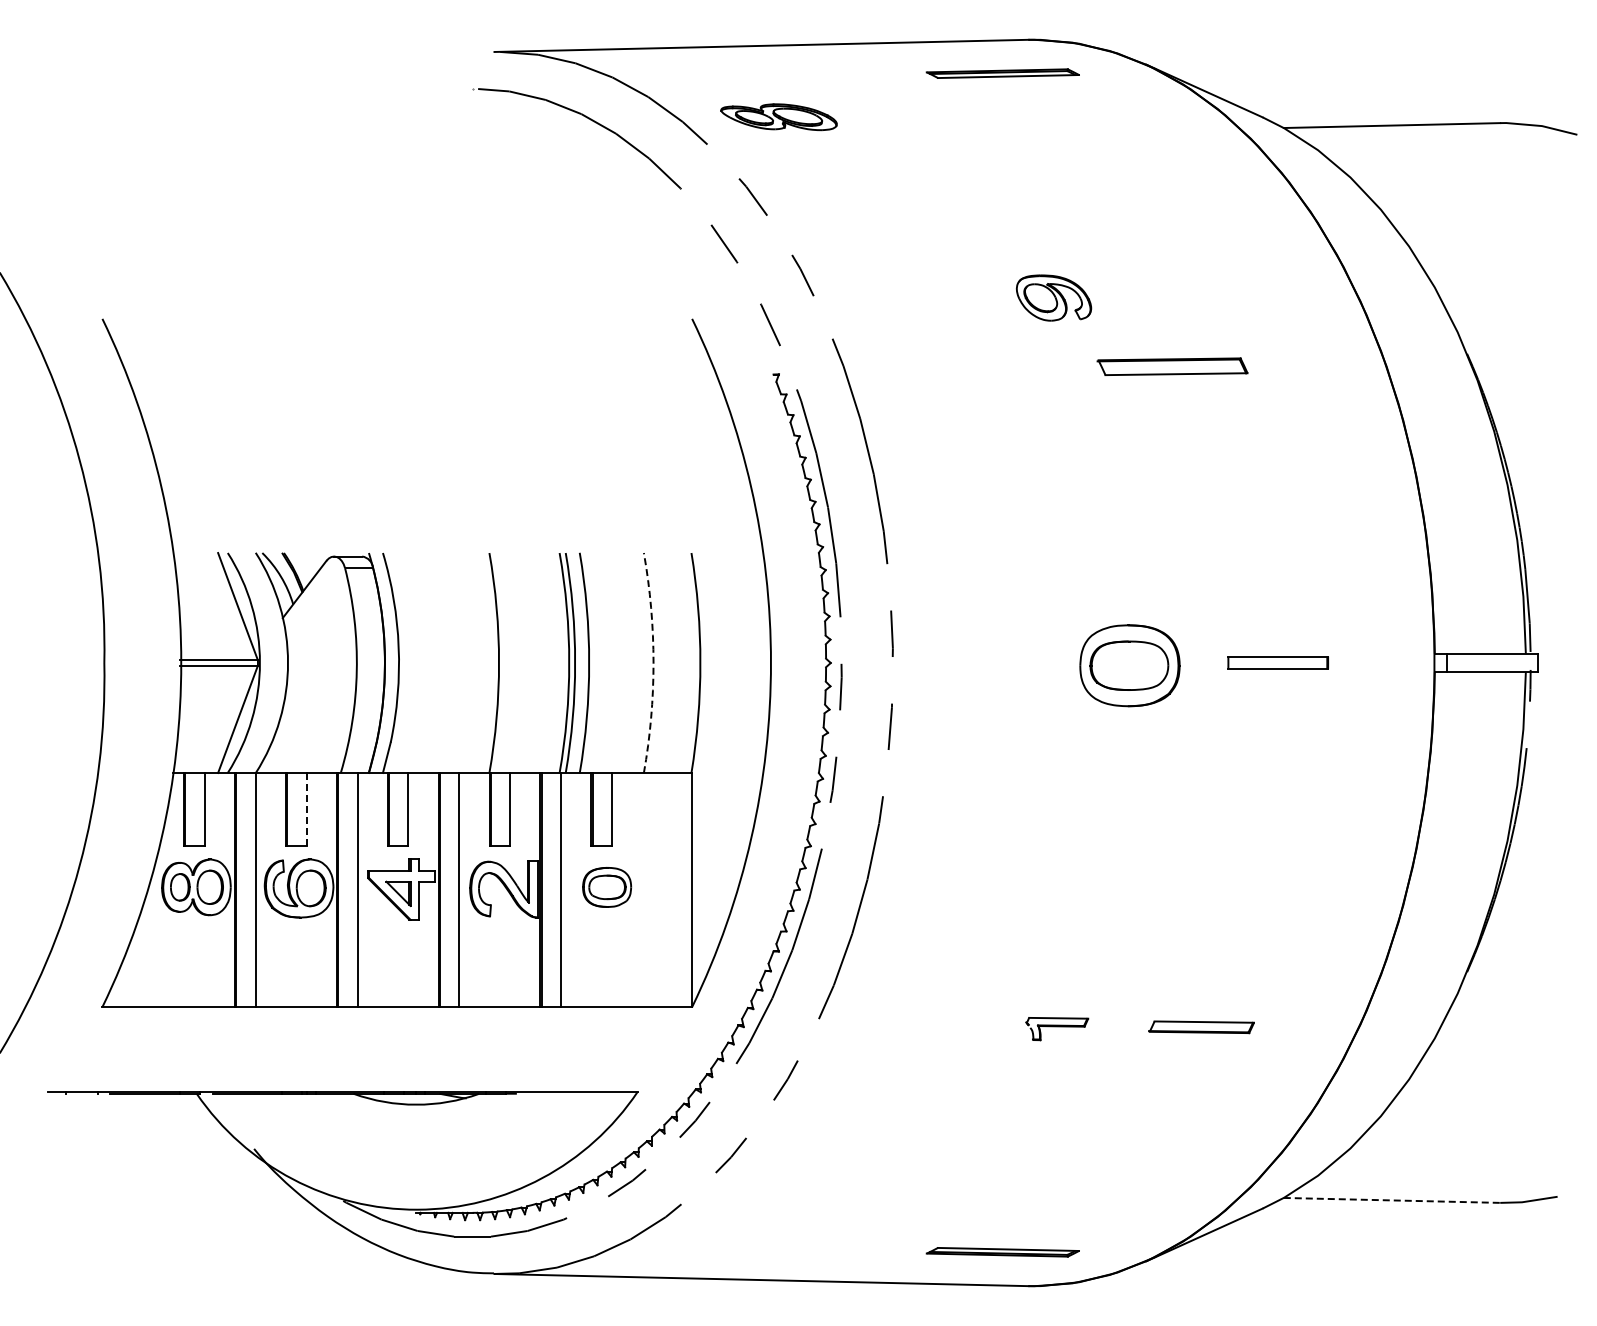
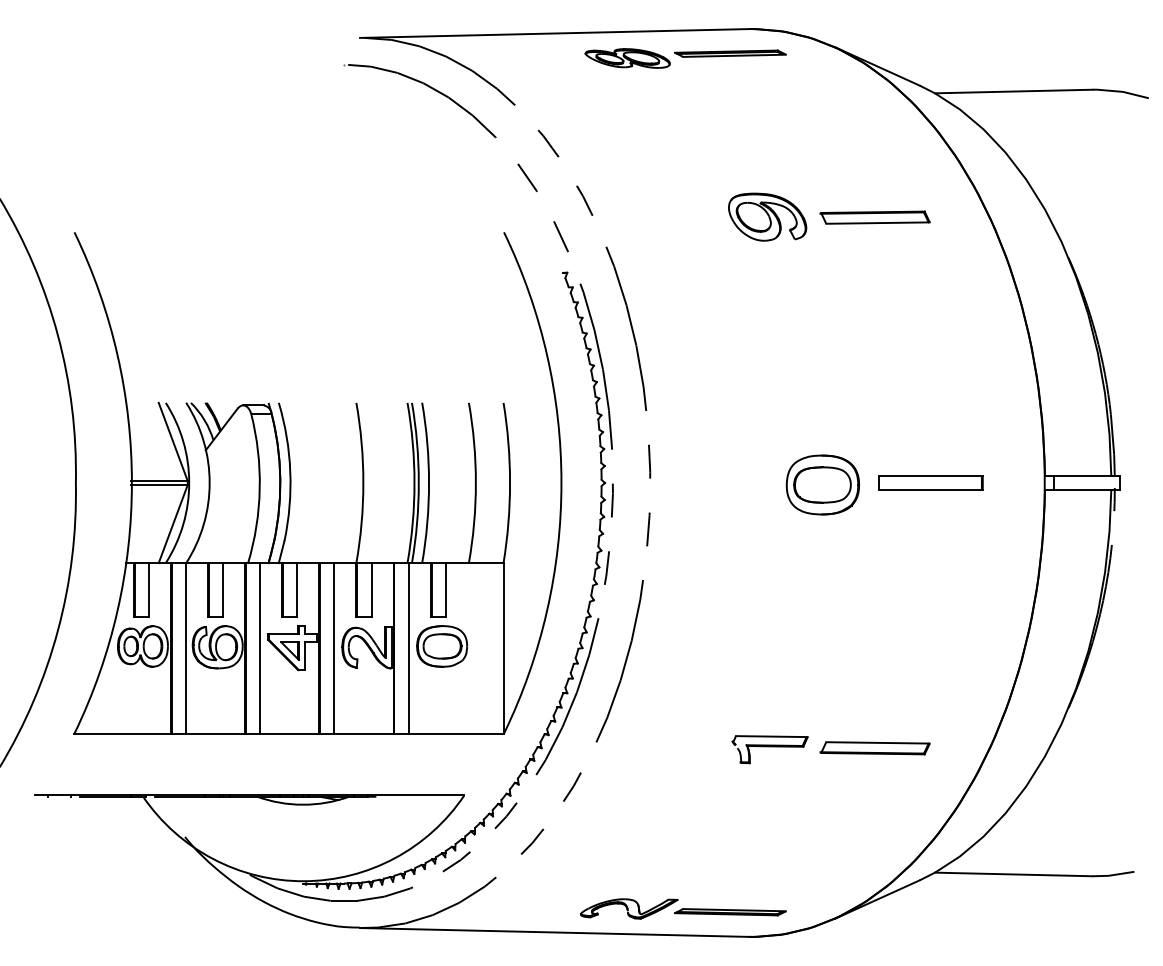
part: (778, 117) -> (627, 58), moved
part: (1053, 297) -> (767, 216), size x1.43
part: (1172, 366) -> (875, 217), moved
part: (1278, 662) -> (931, 482), size x1.43
arc: (653, 663) -> (475, 483), dashed -> solid
line: (306, 809) -> (223, 589), dashed -> solid
part: (606, 887) -> (441, 646), size x1.43
part: (1201, 1027) -> (875, 748), size x1.43
part: (1056, 1028) -> (769, 749), size x1.67
line: (1392, 1200) -> (1014, 874), dashed -> solid
part: (863, 1247) -> (628, 908), added

